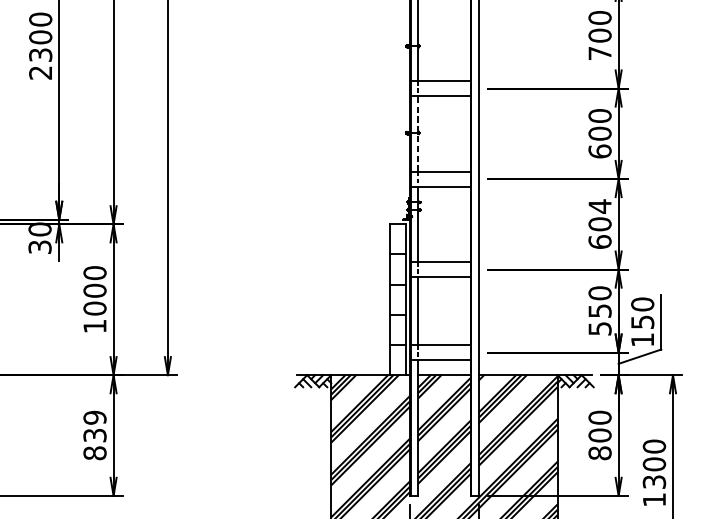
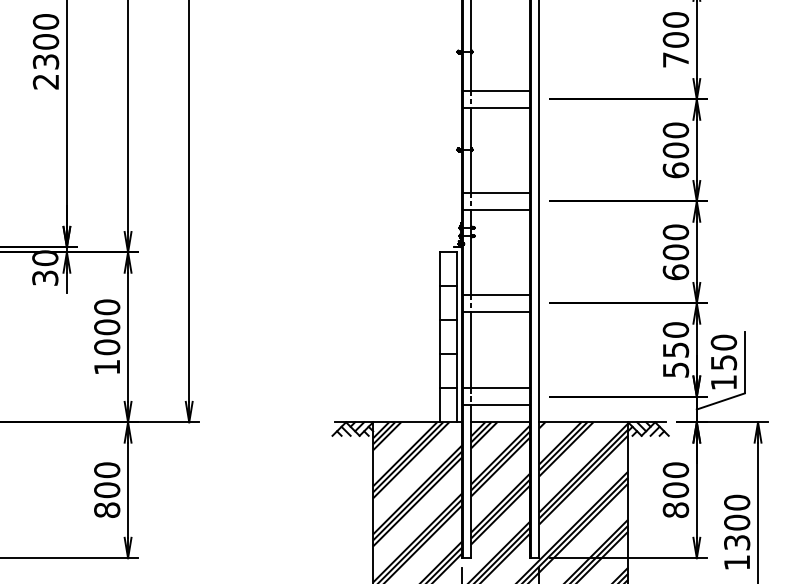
line: (418, 132) -> (471, 149), dashed -> solid
text: (599, 206) -> (675, 232), 604 -> 600
text: (95, 426) -> (107, 480), 839 -> 800

